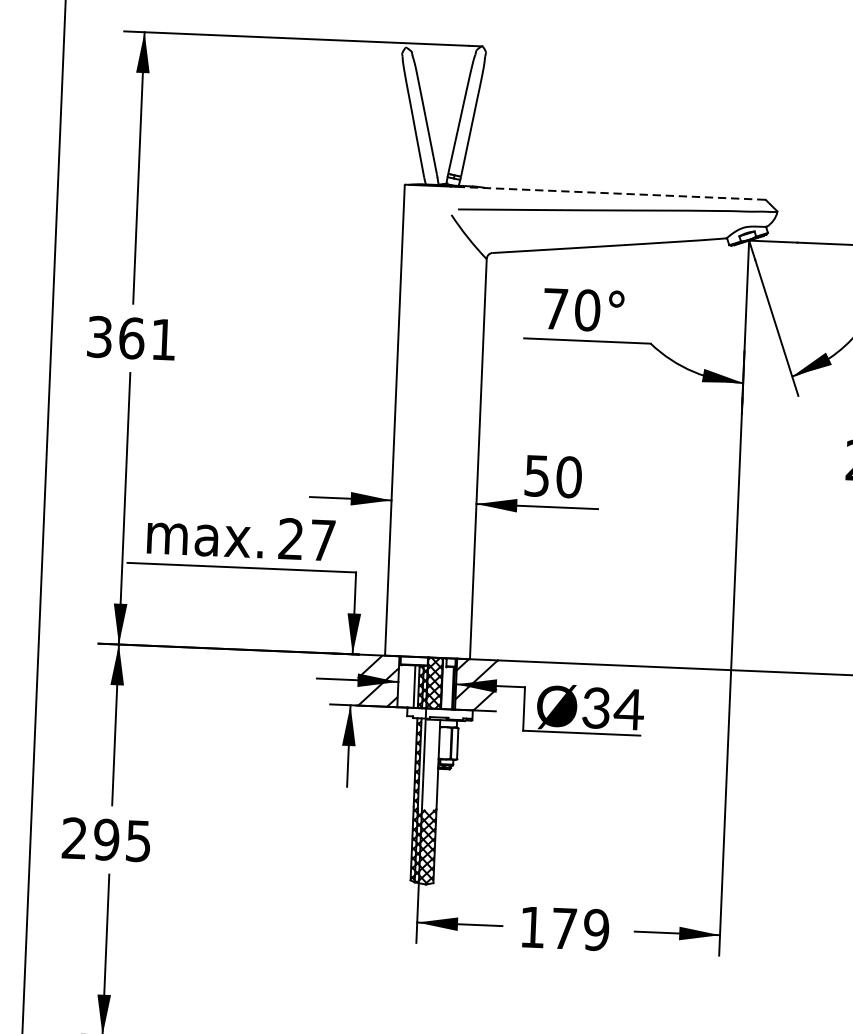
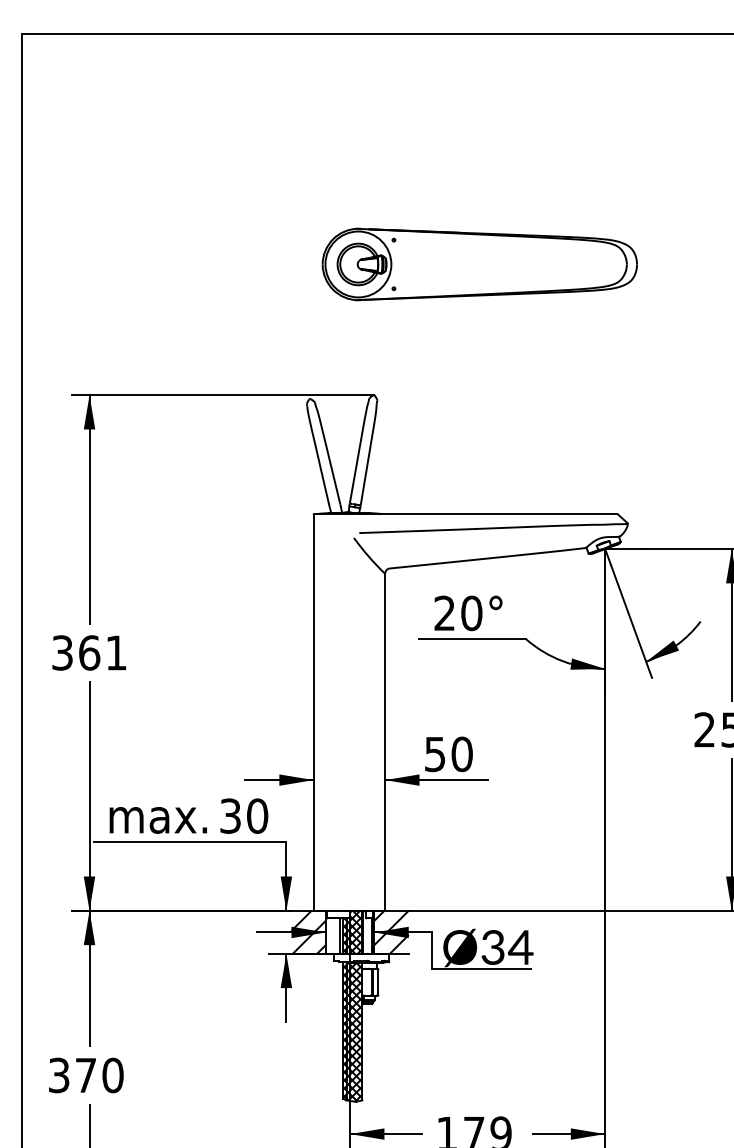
line: (612, 193) -> (488, 514), dashed -> solid
text: (555, 307) -> (444, 612), 70° -> 20°
text: (307, 539) -> (244, 815), 27 -> 30
hatch: (429, 764) -> (354, 1000), added
text: (105, 839) -> (85, 1075), 295 -> 370

